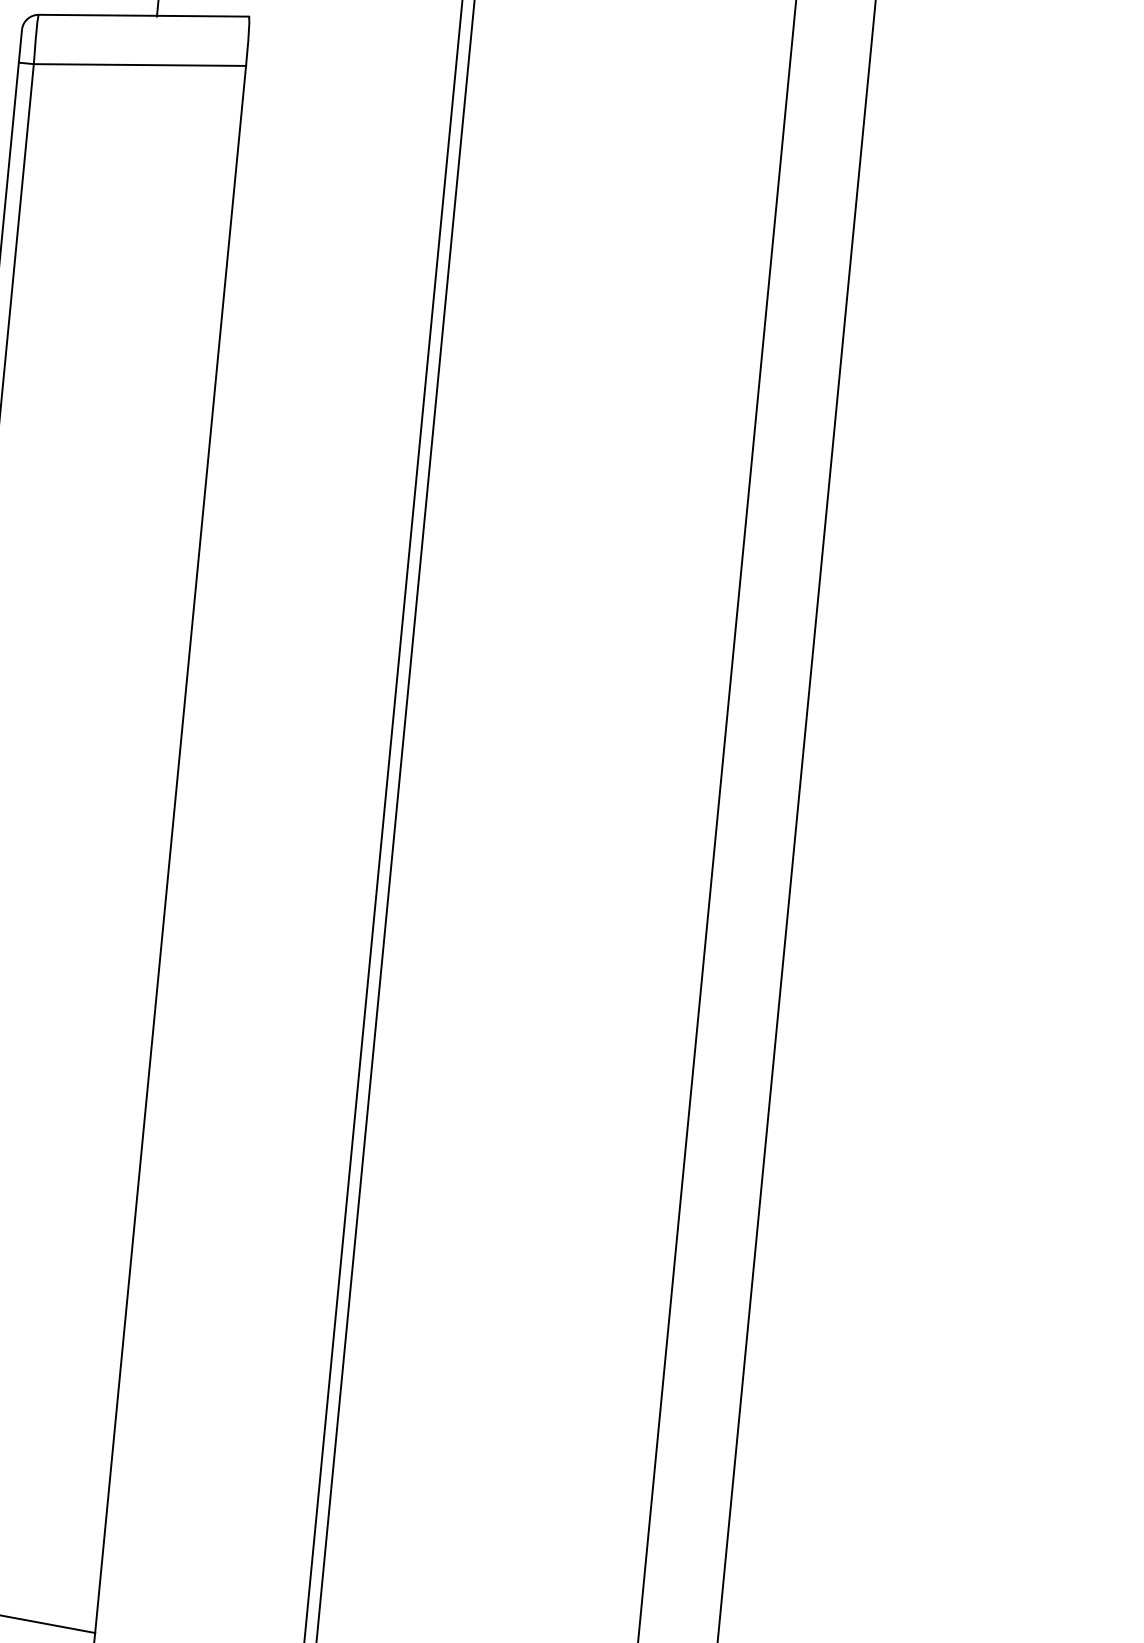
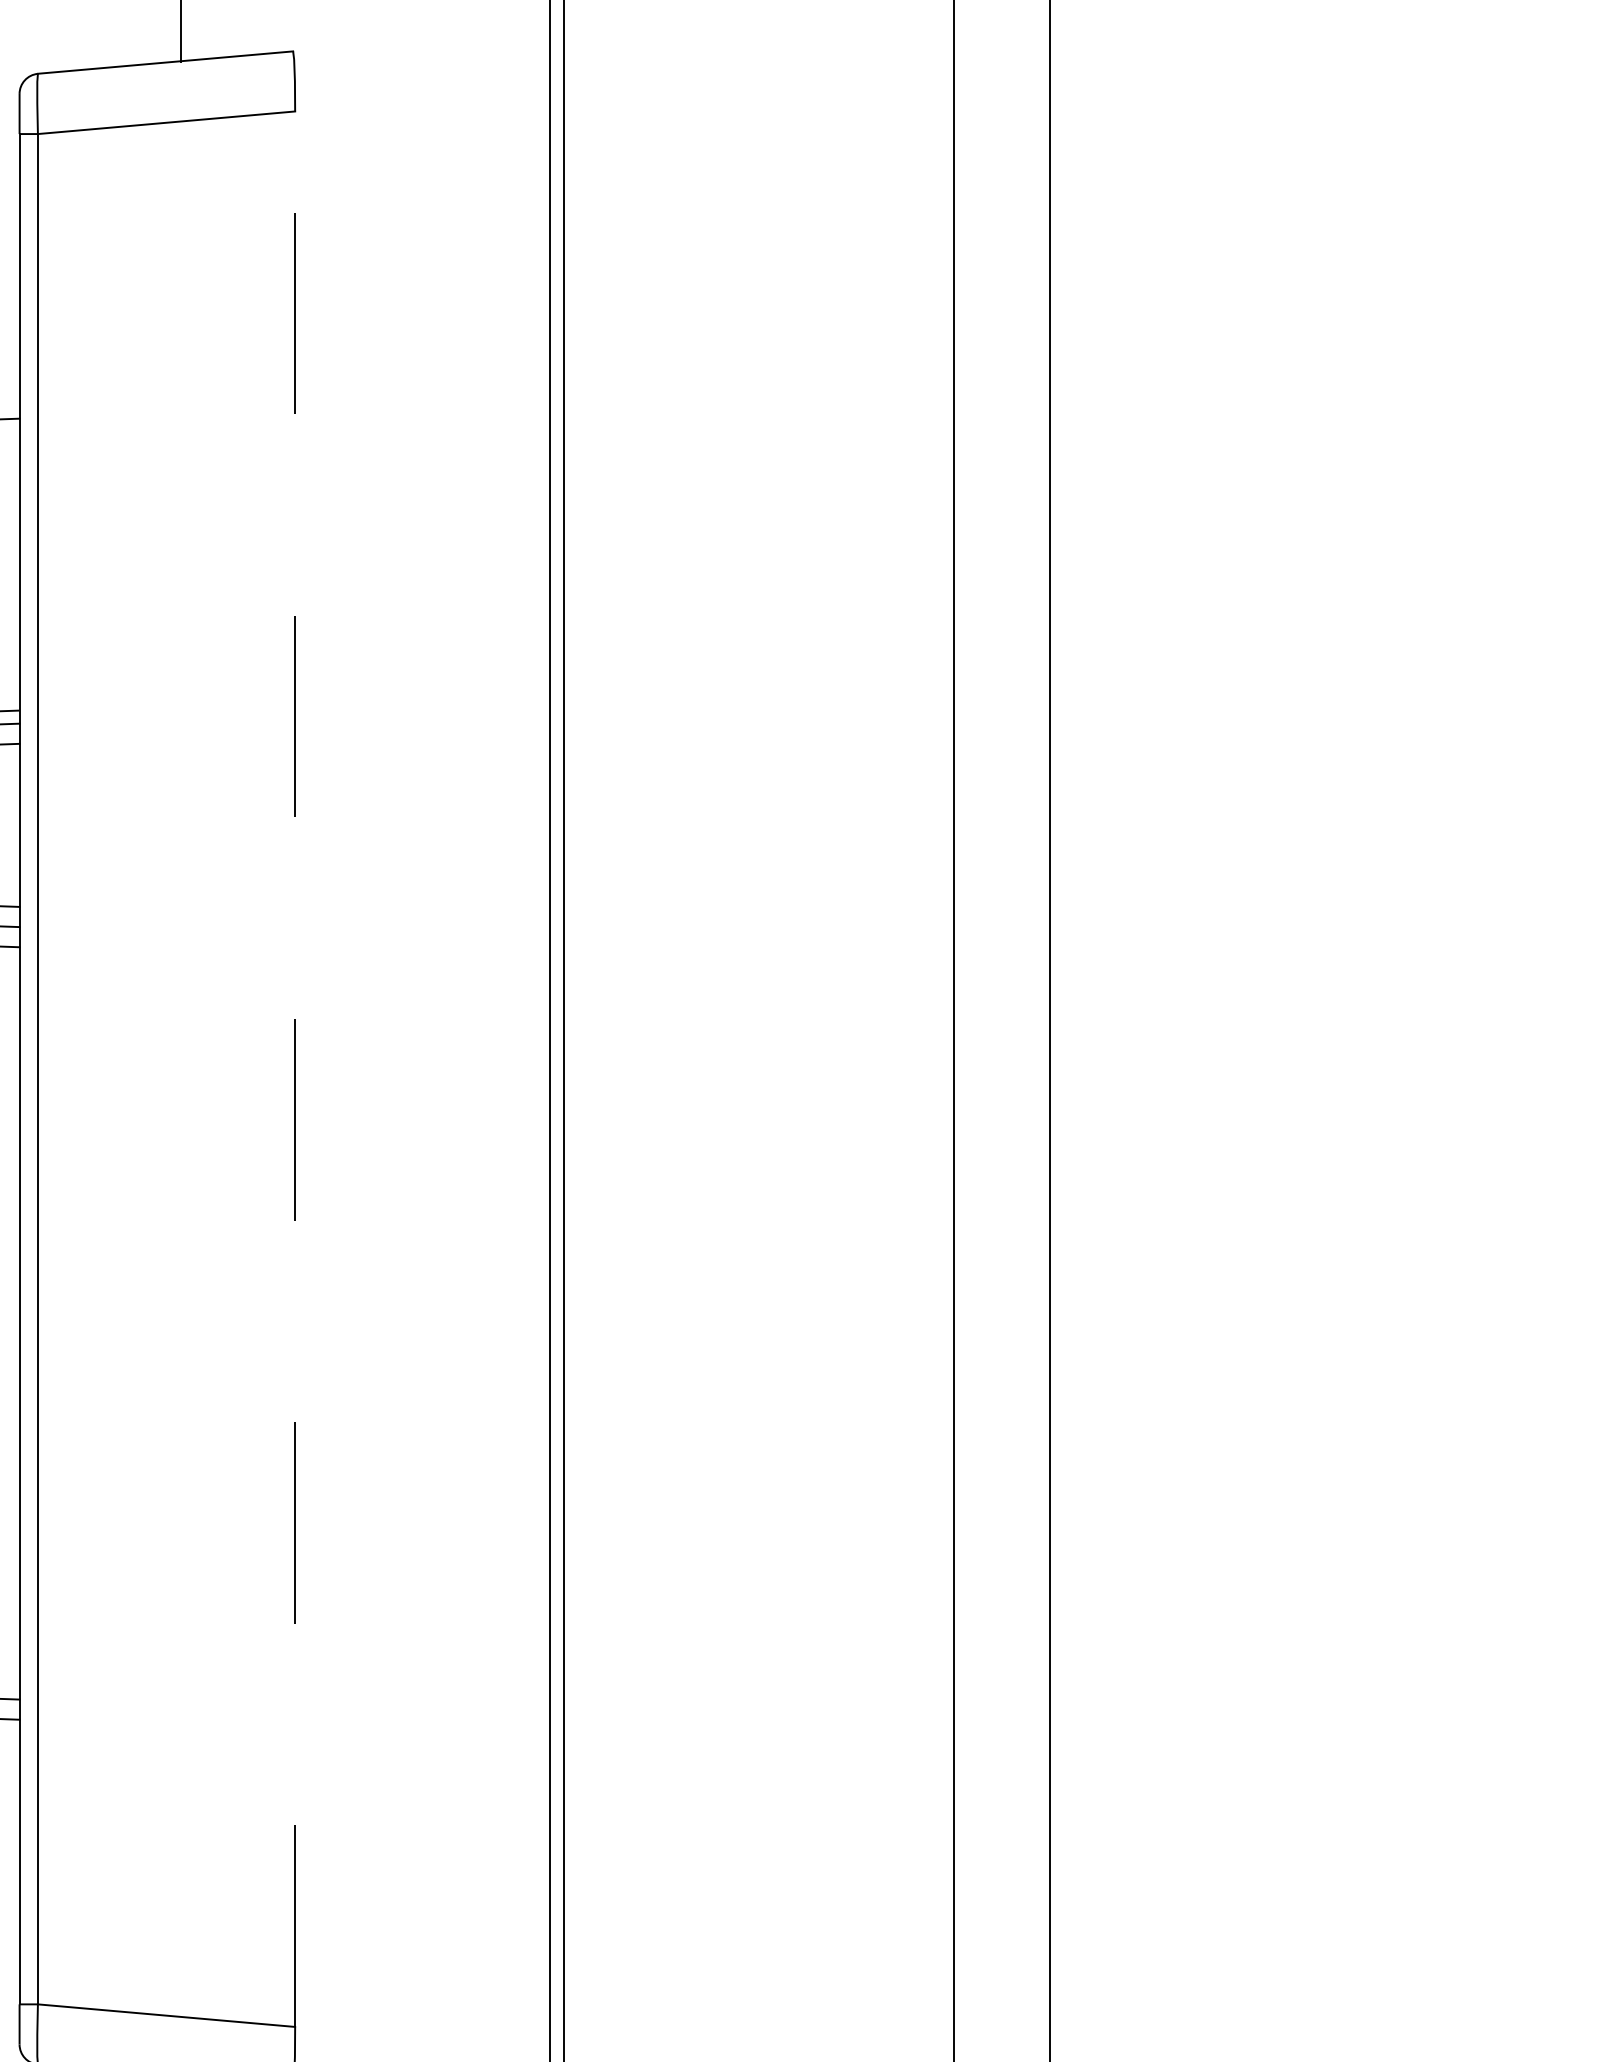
line: (170, 849) -> (295, 1069), solid -> dashed

